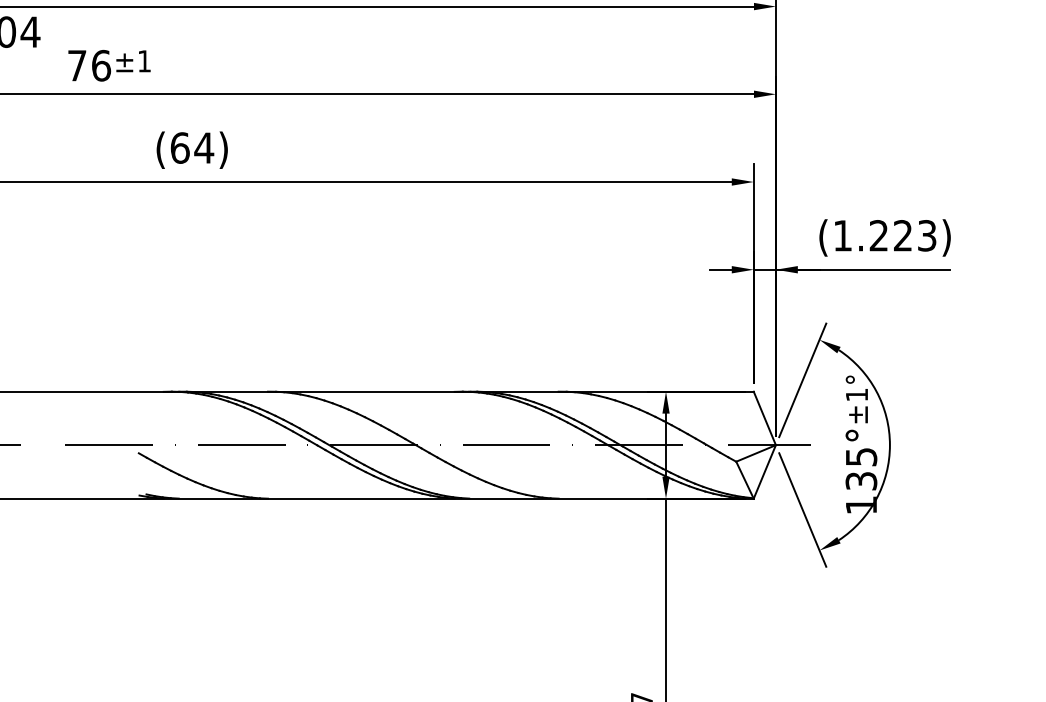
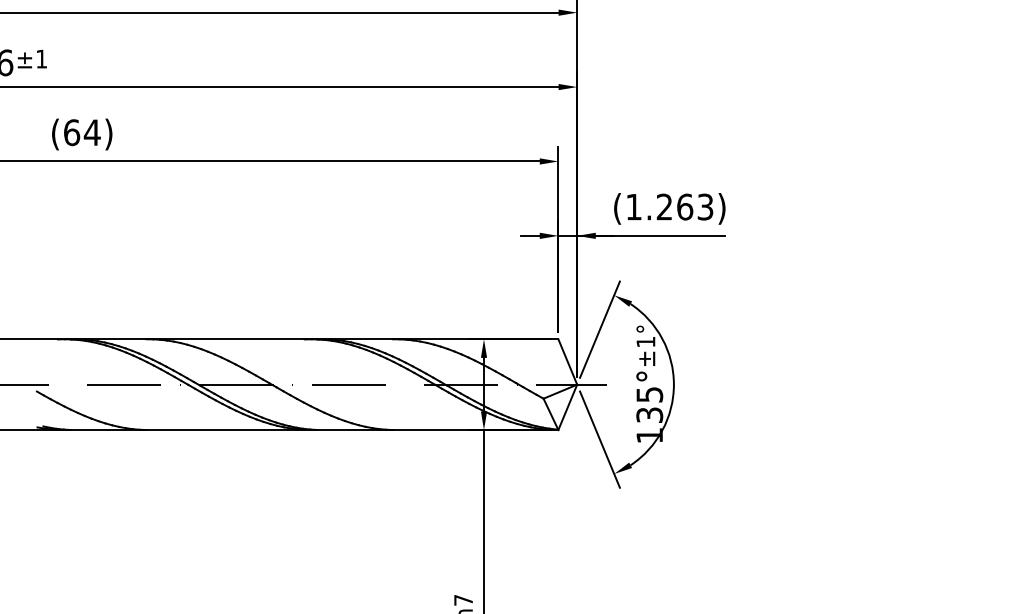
text: (903, 235) -> (685, 206), (1.223) -> (1.263)

